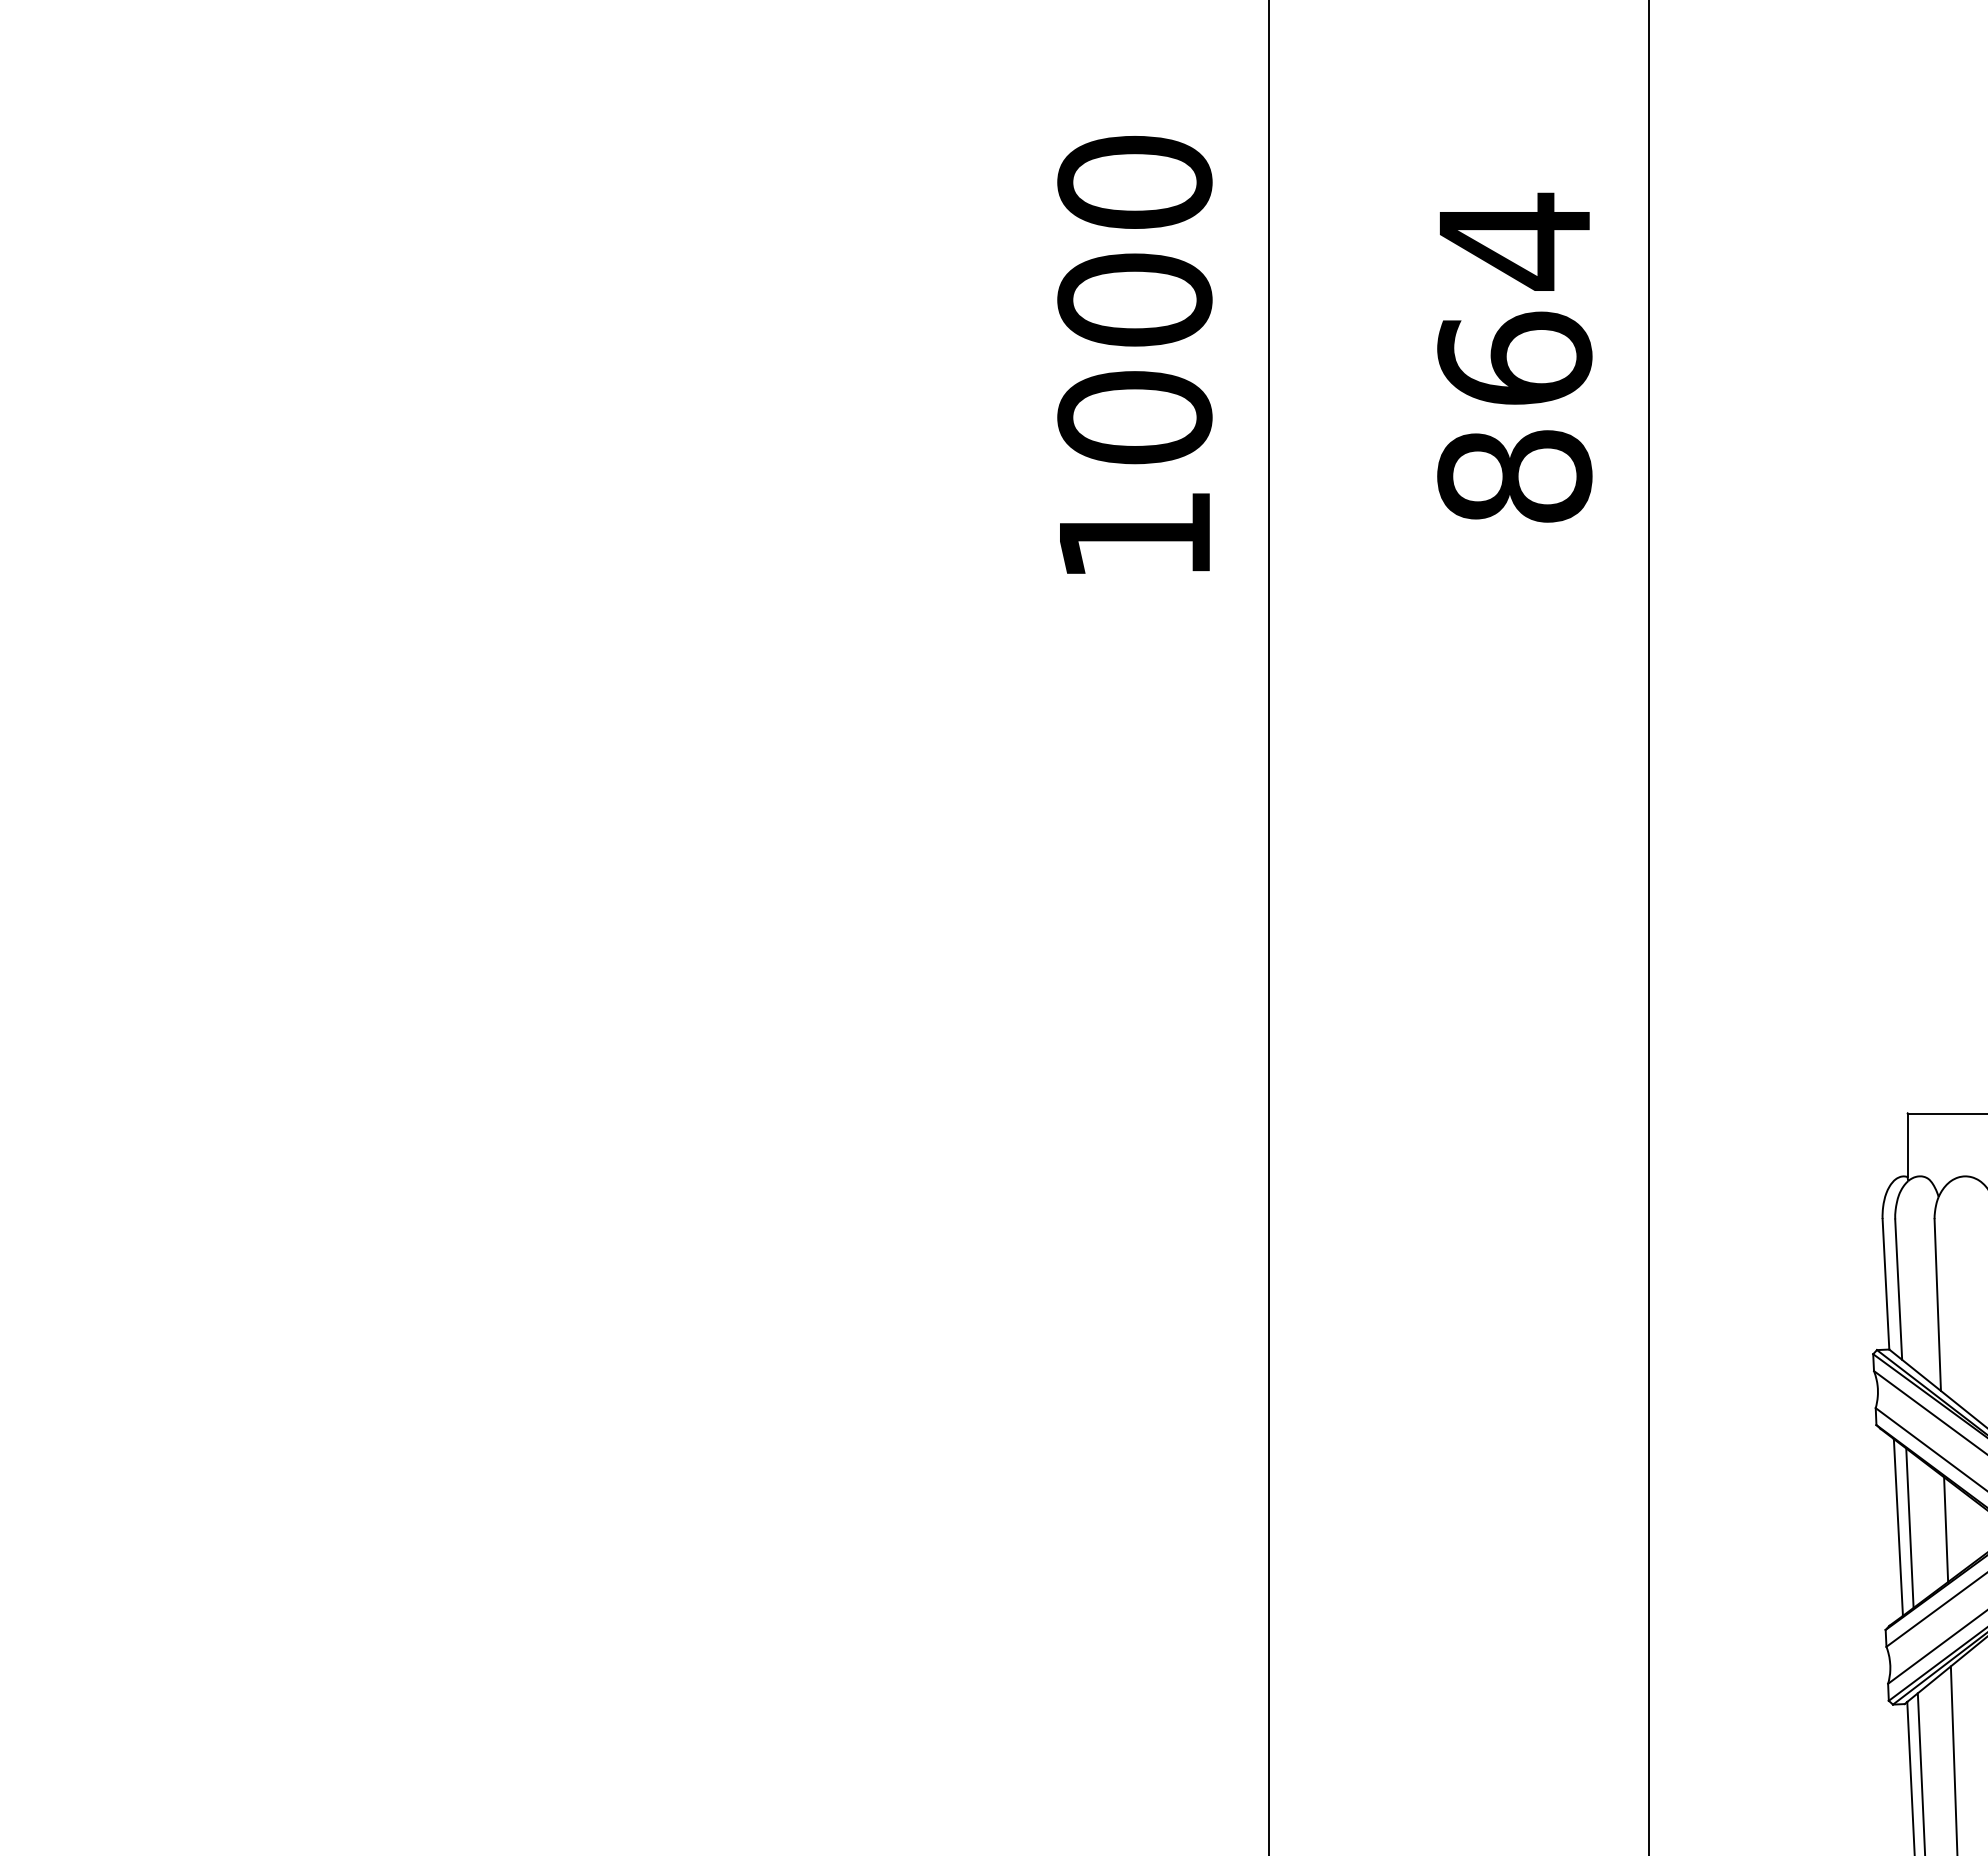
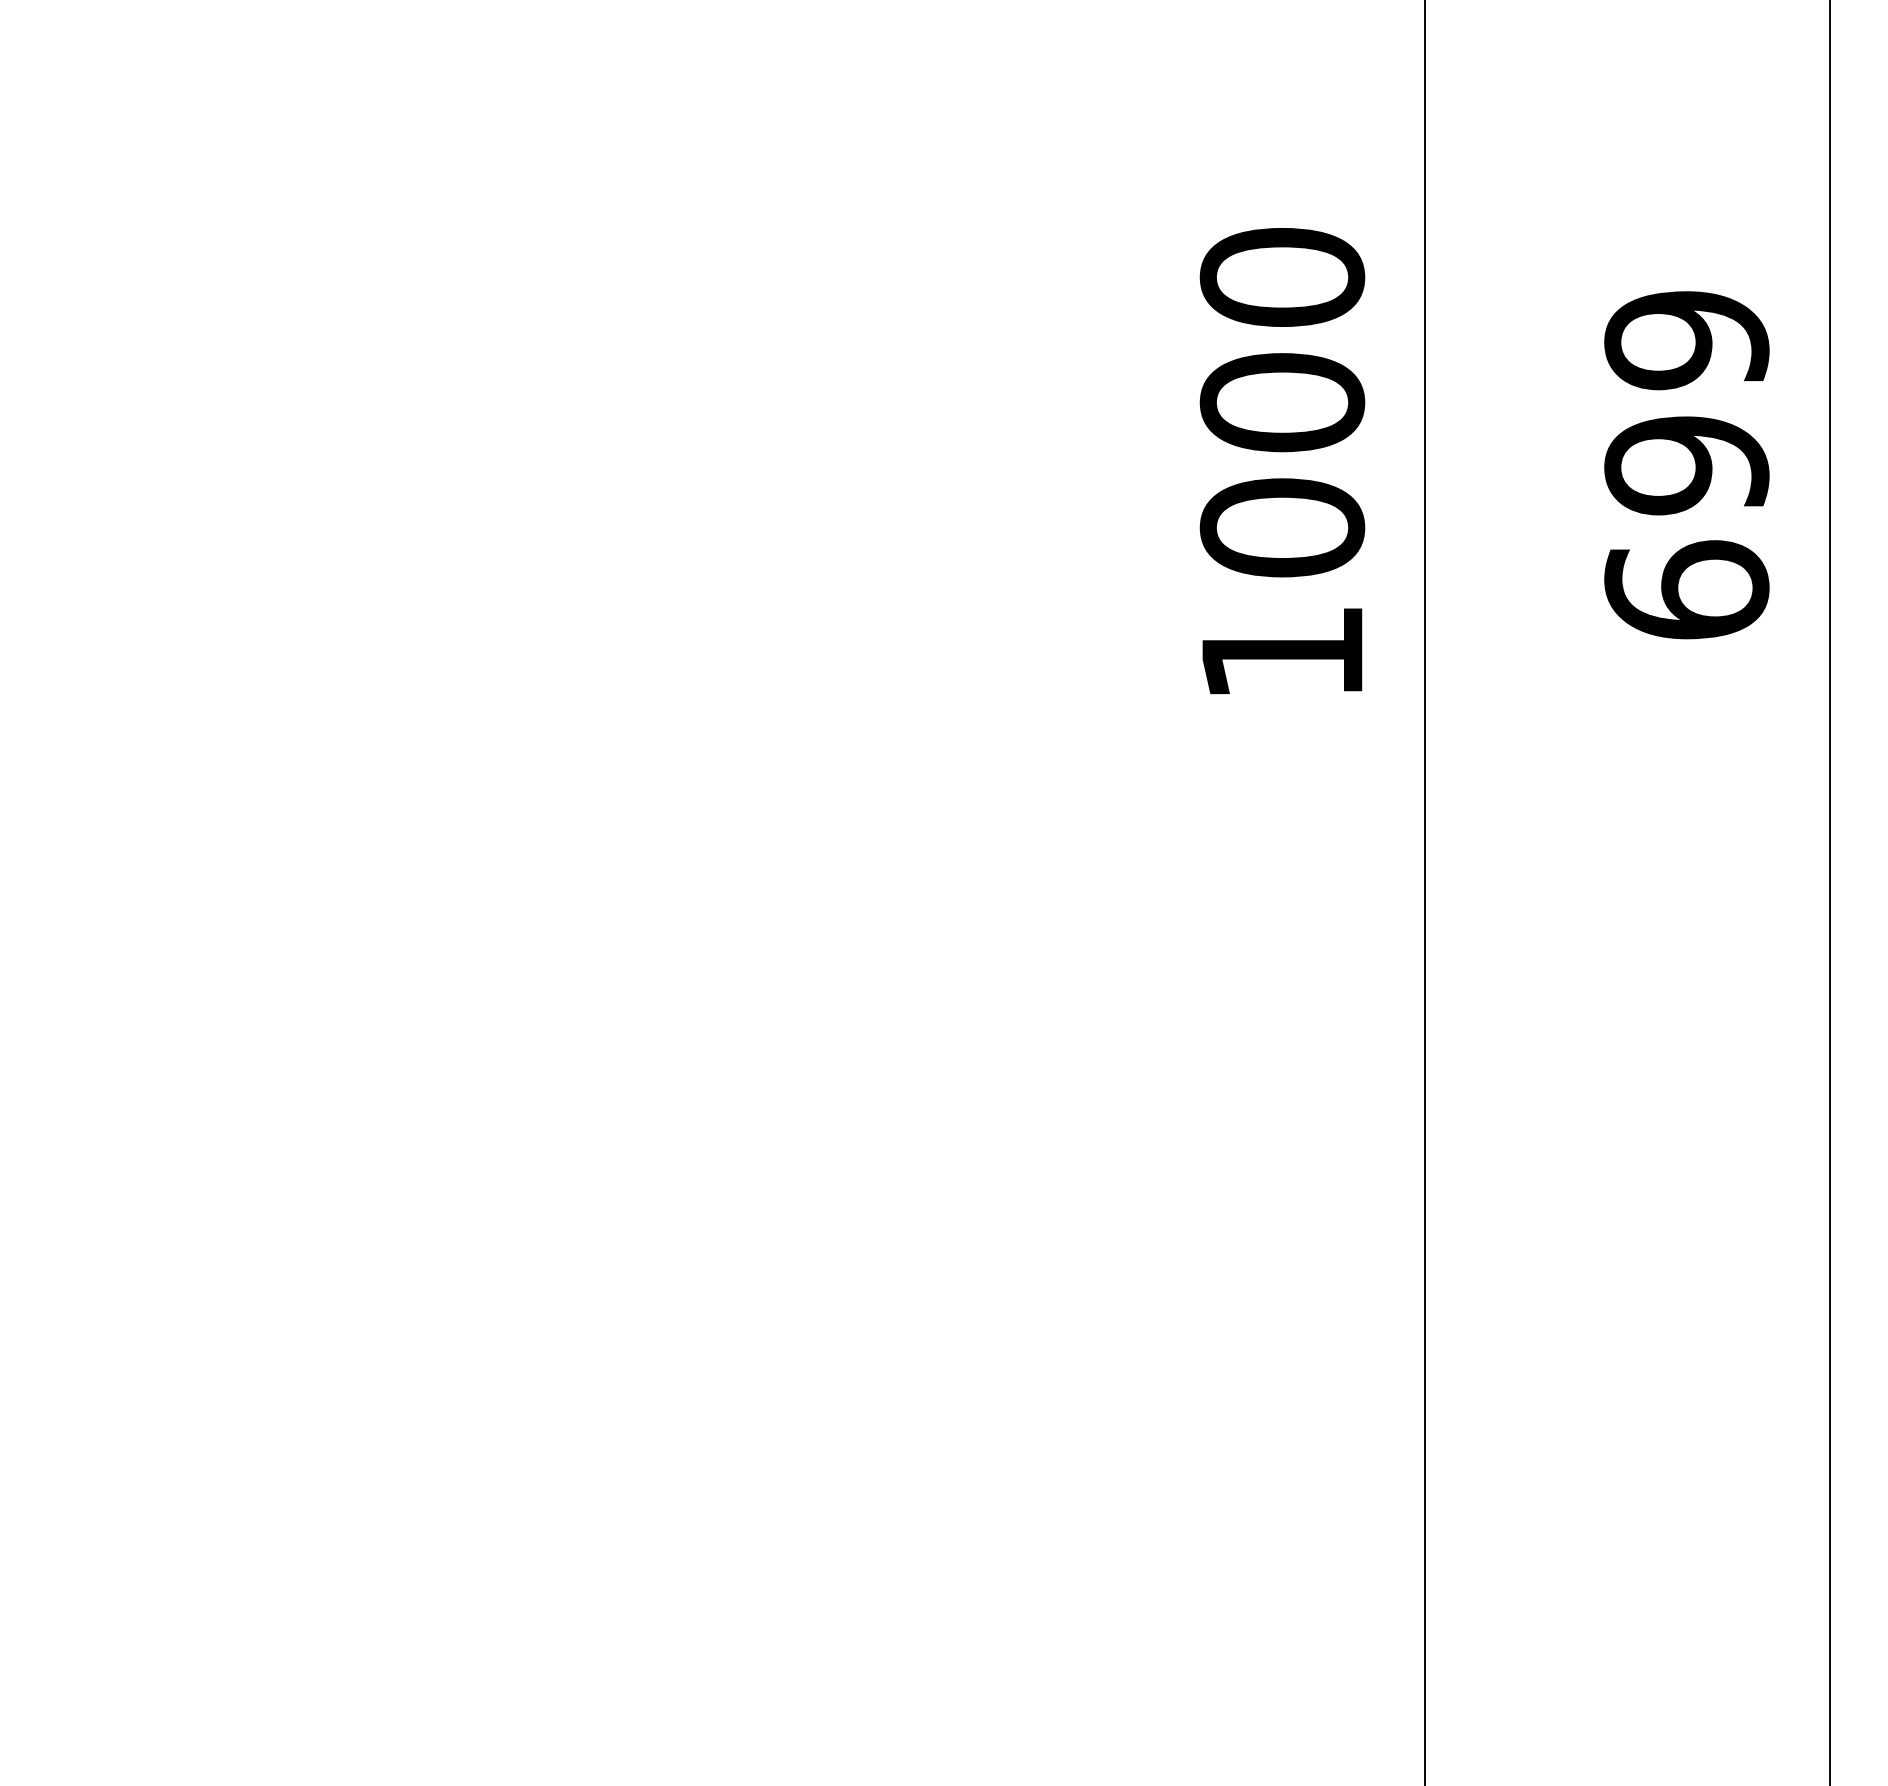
text: (1514, 357) -> (1686, 463), 864 -> 699

